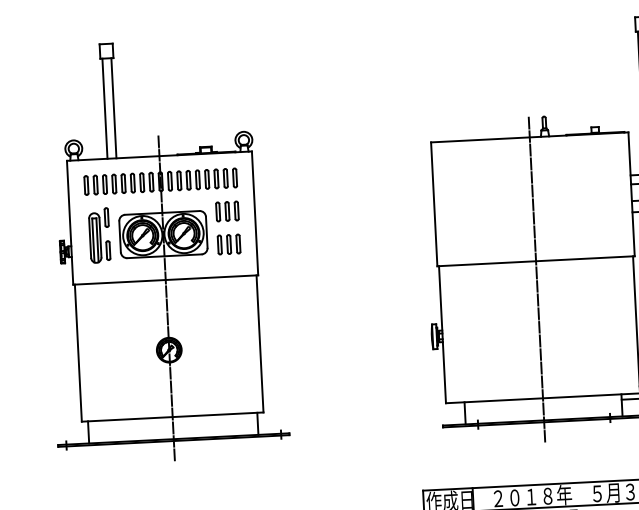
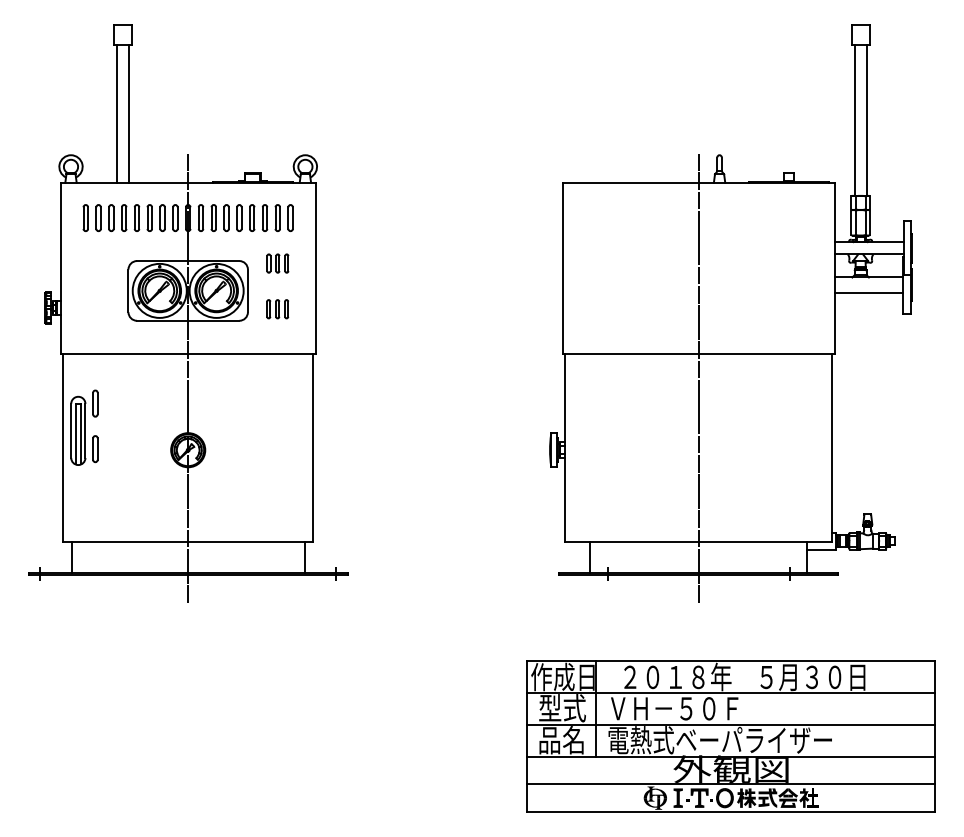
part: (227, 211) -> (277, 263), size x0.7
part: (99, 235) -> (84, 427), moved
part: (228, 244) -> (277, 309), size x0.7

